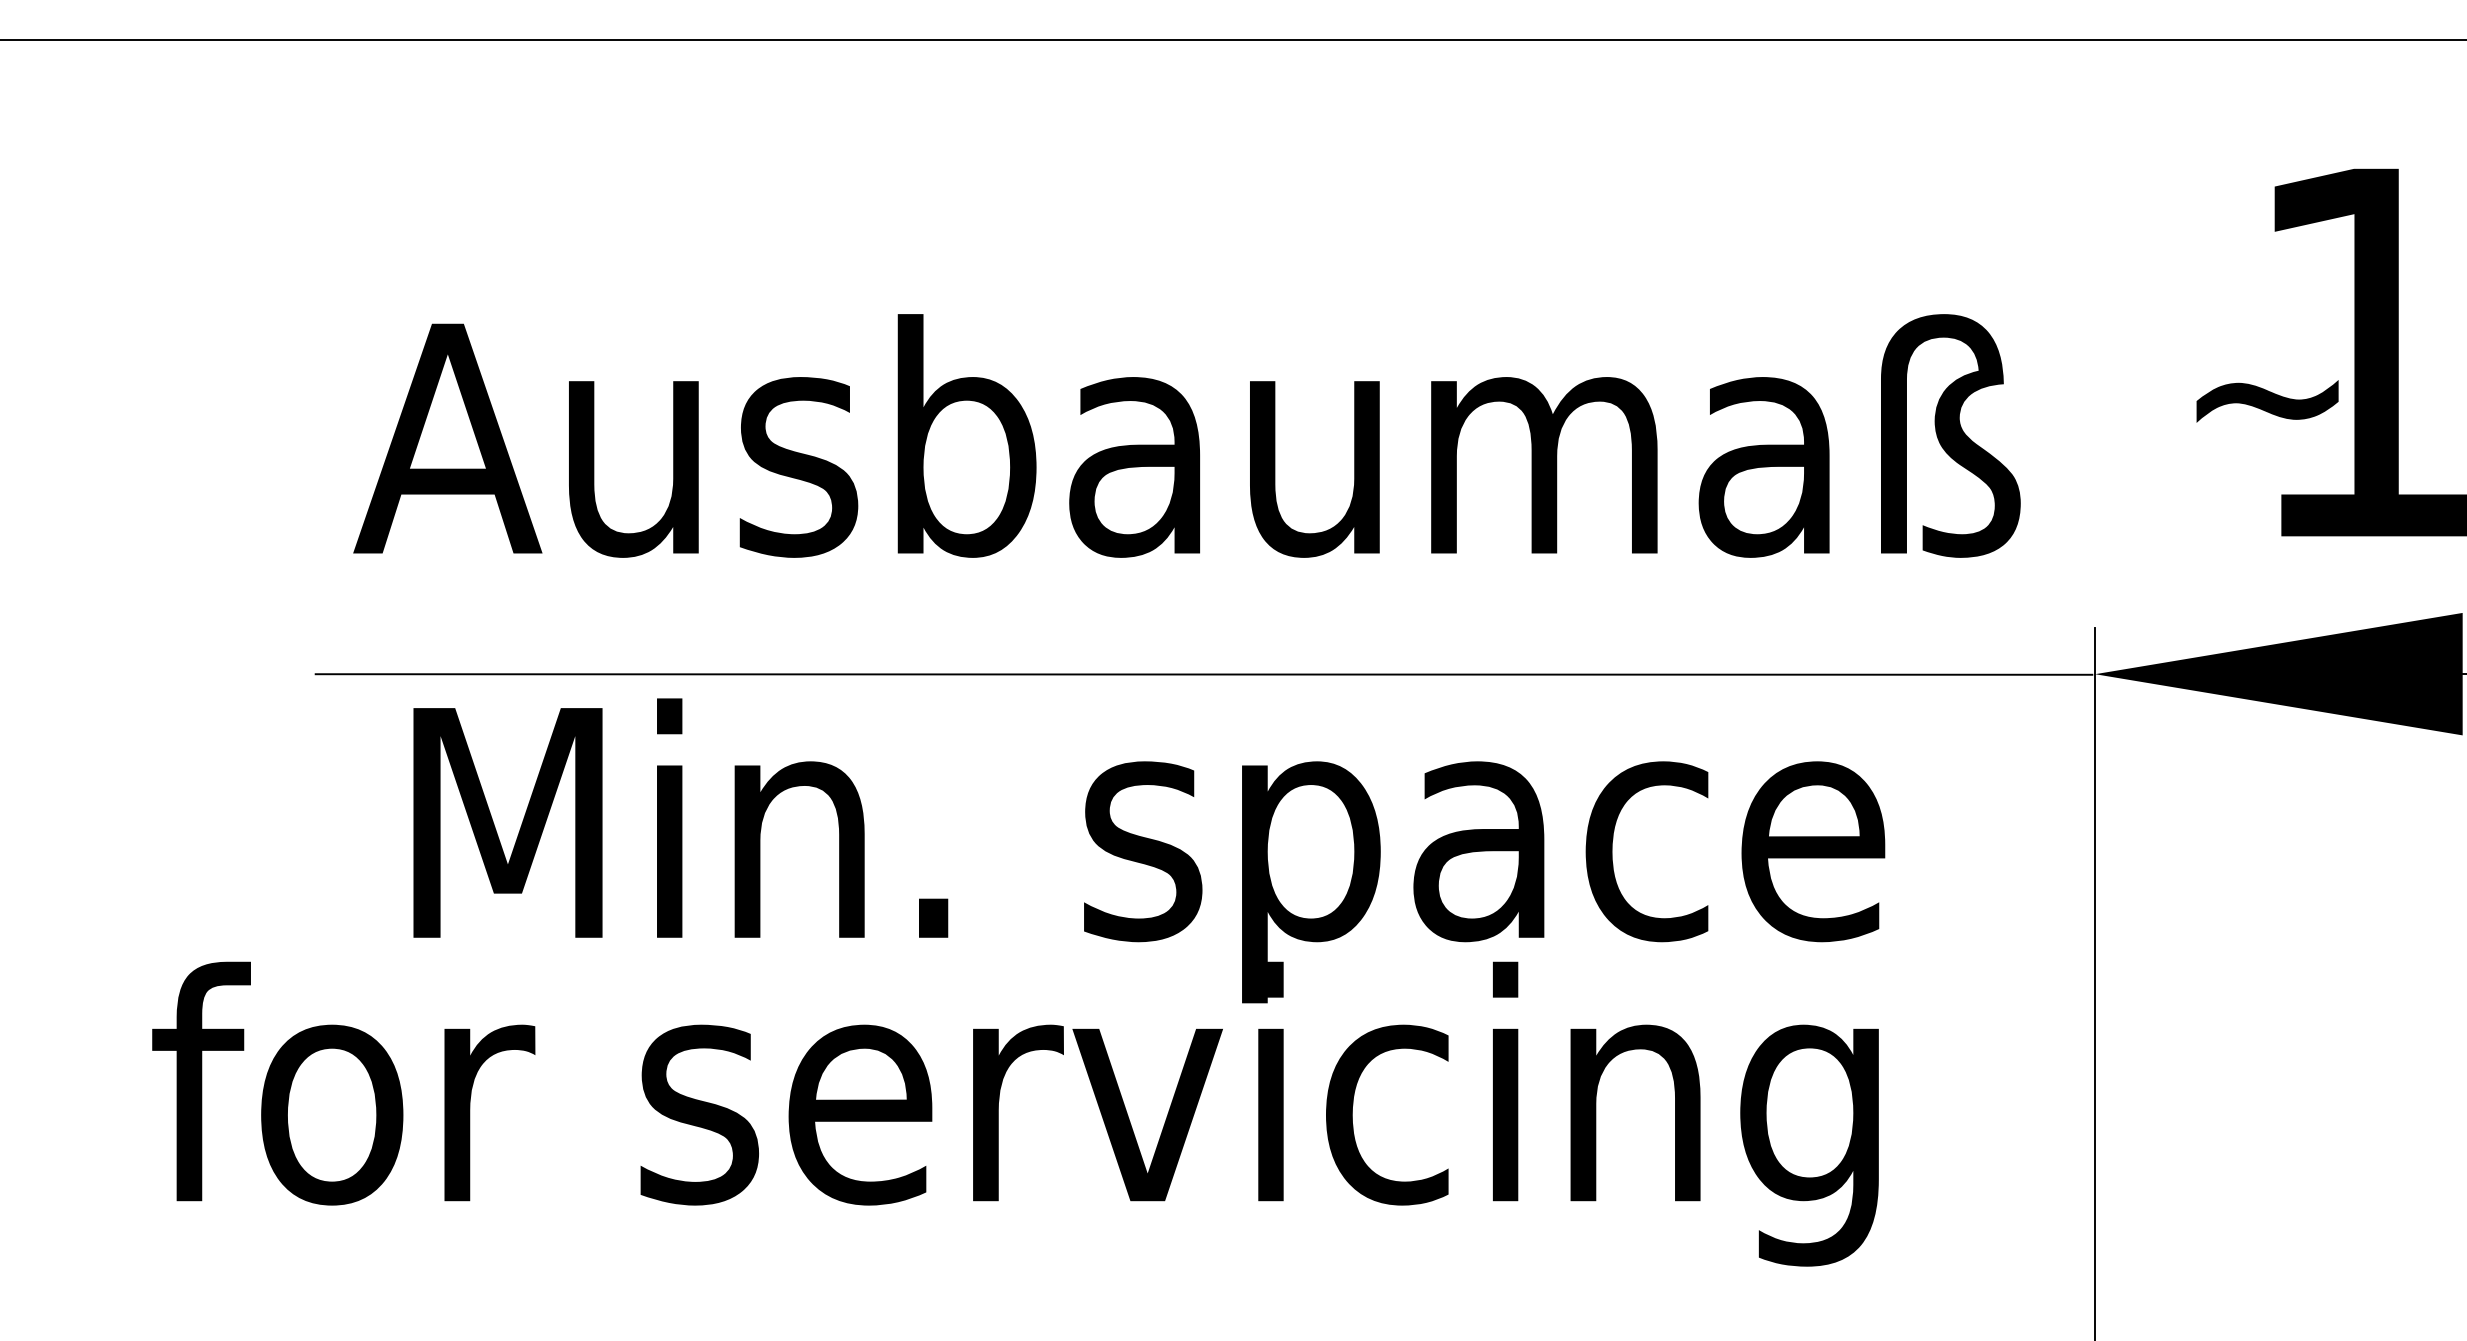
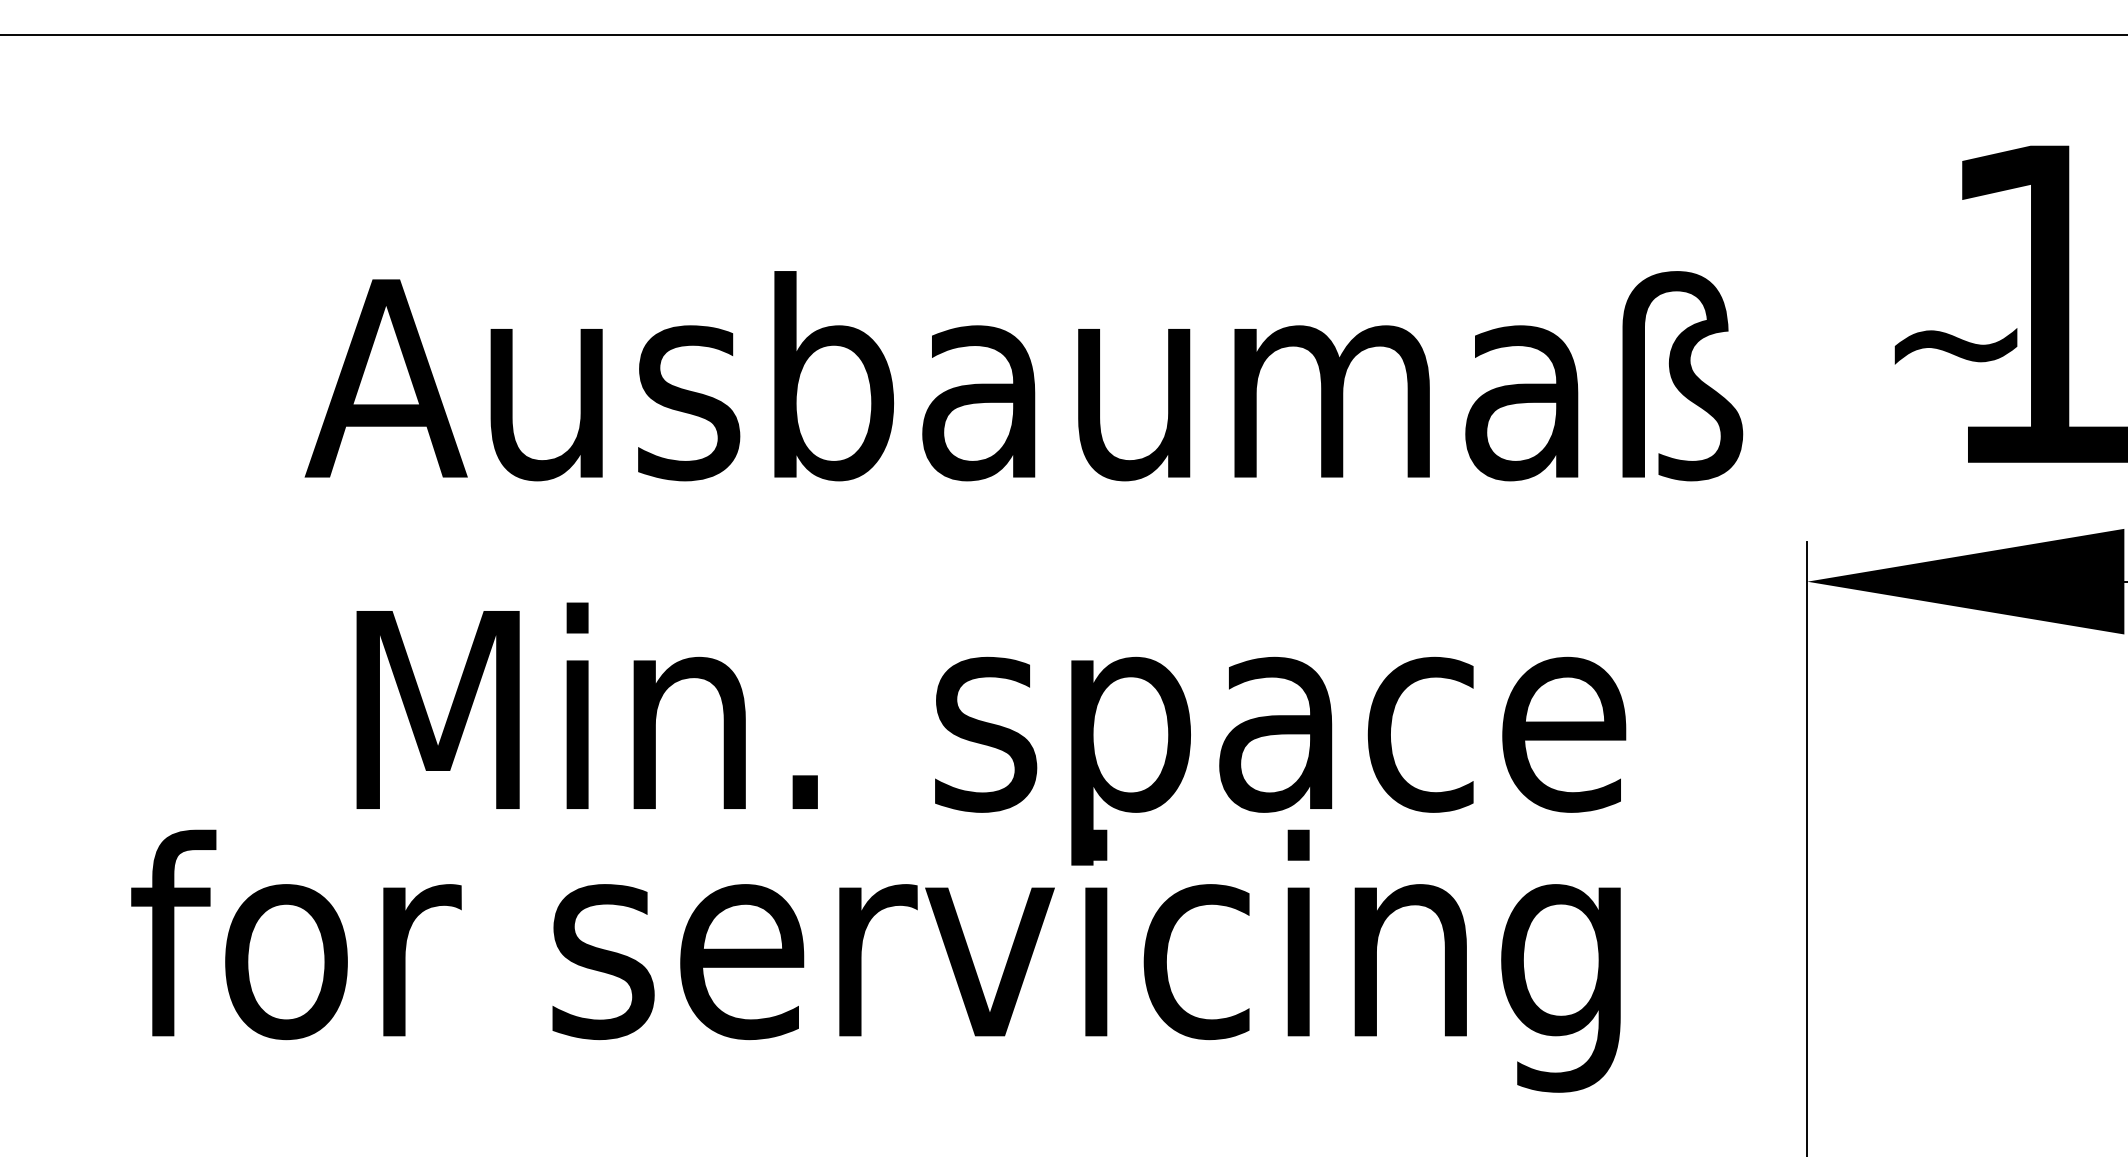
line: (1203, 673) -> (1038, 581), removed

